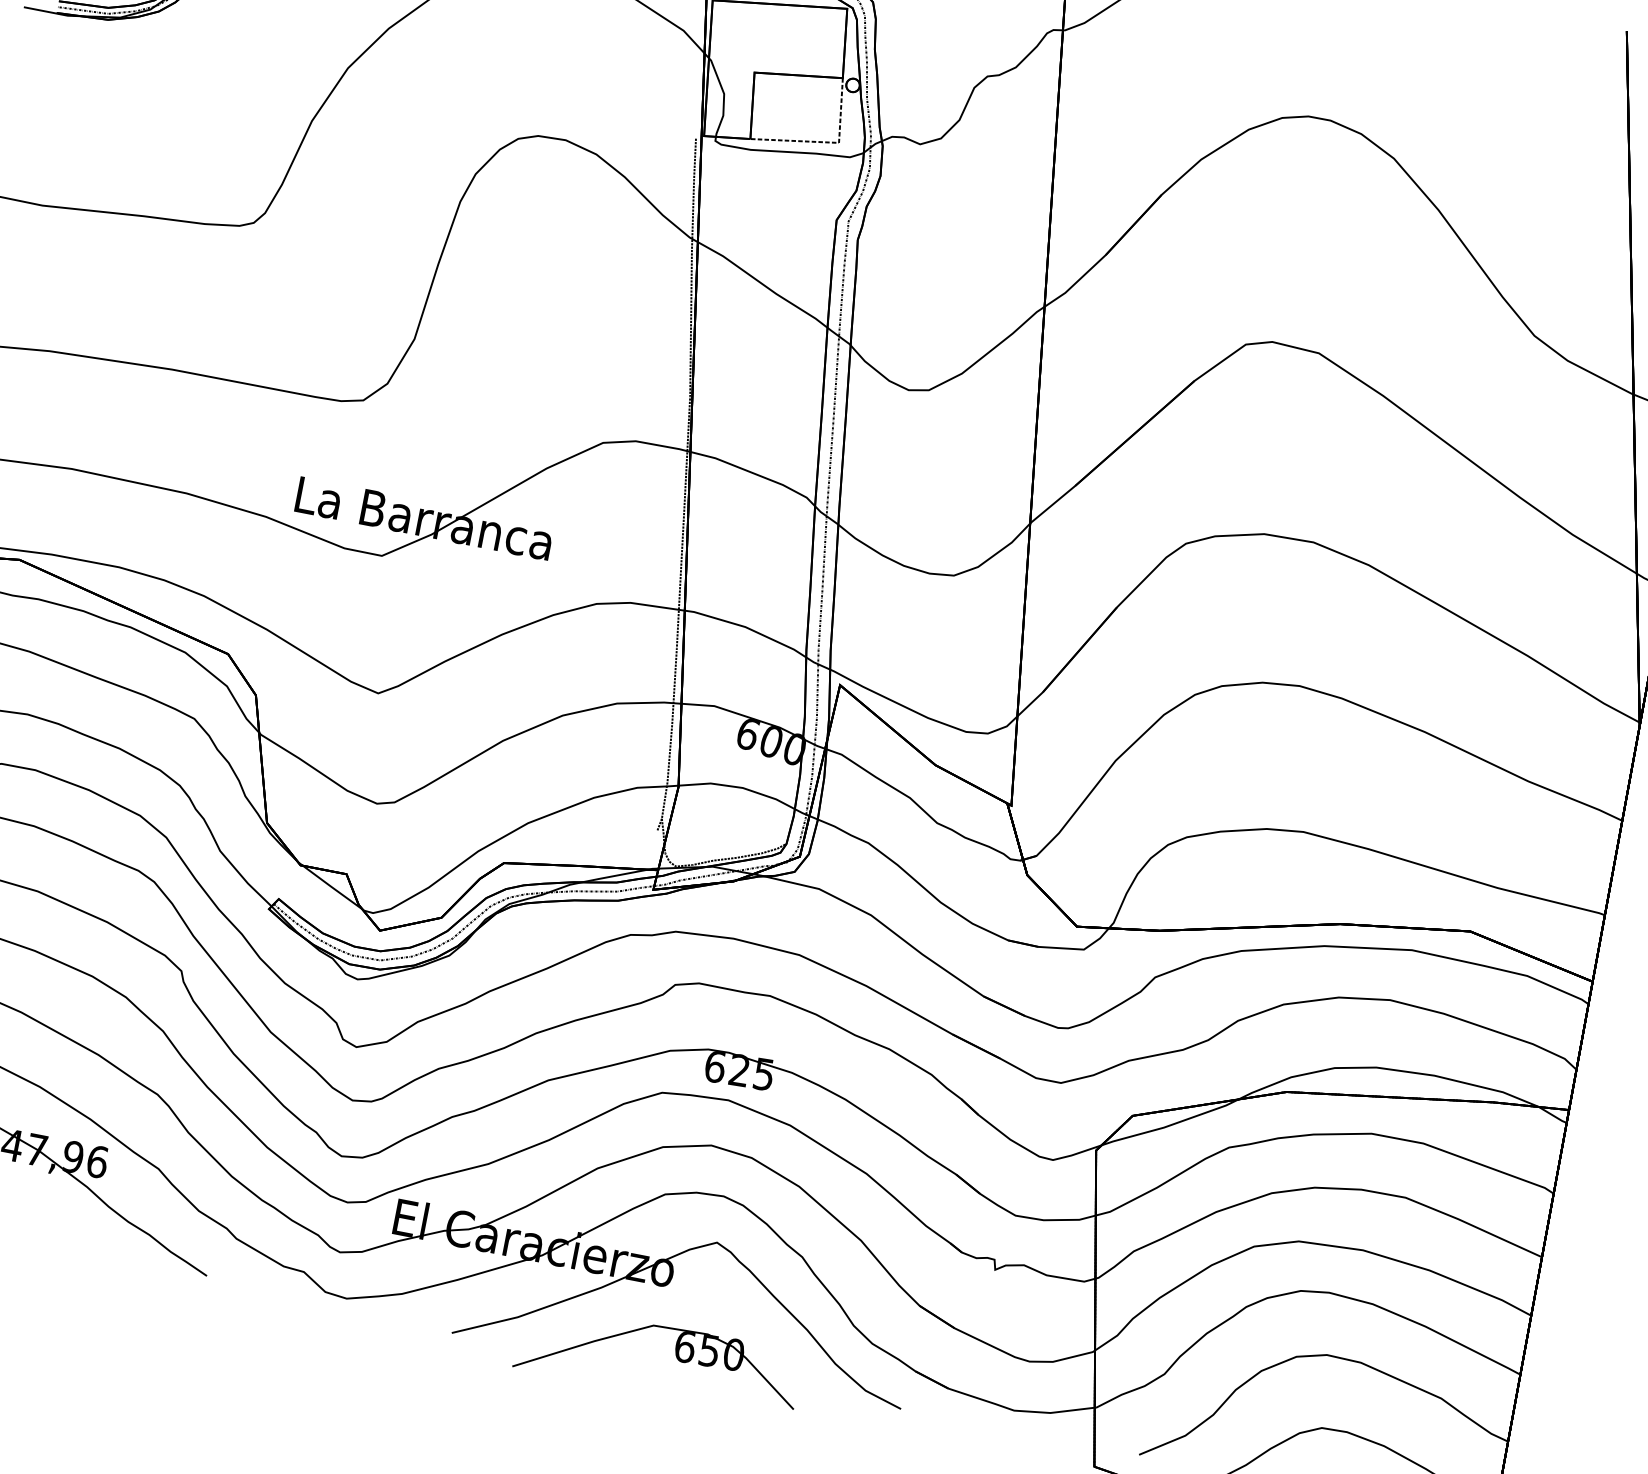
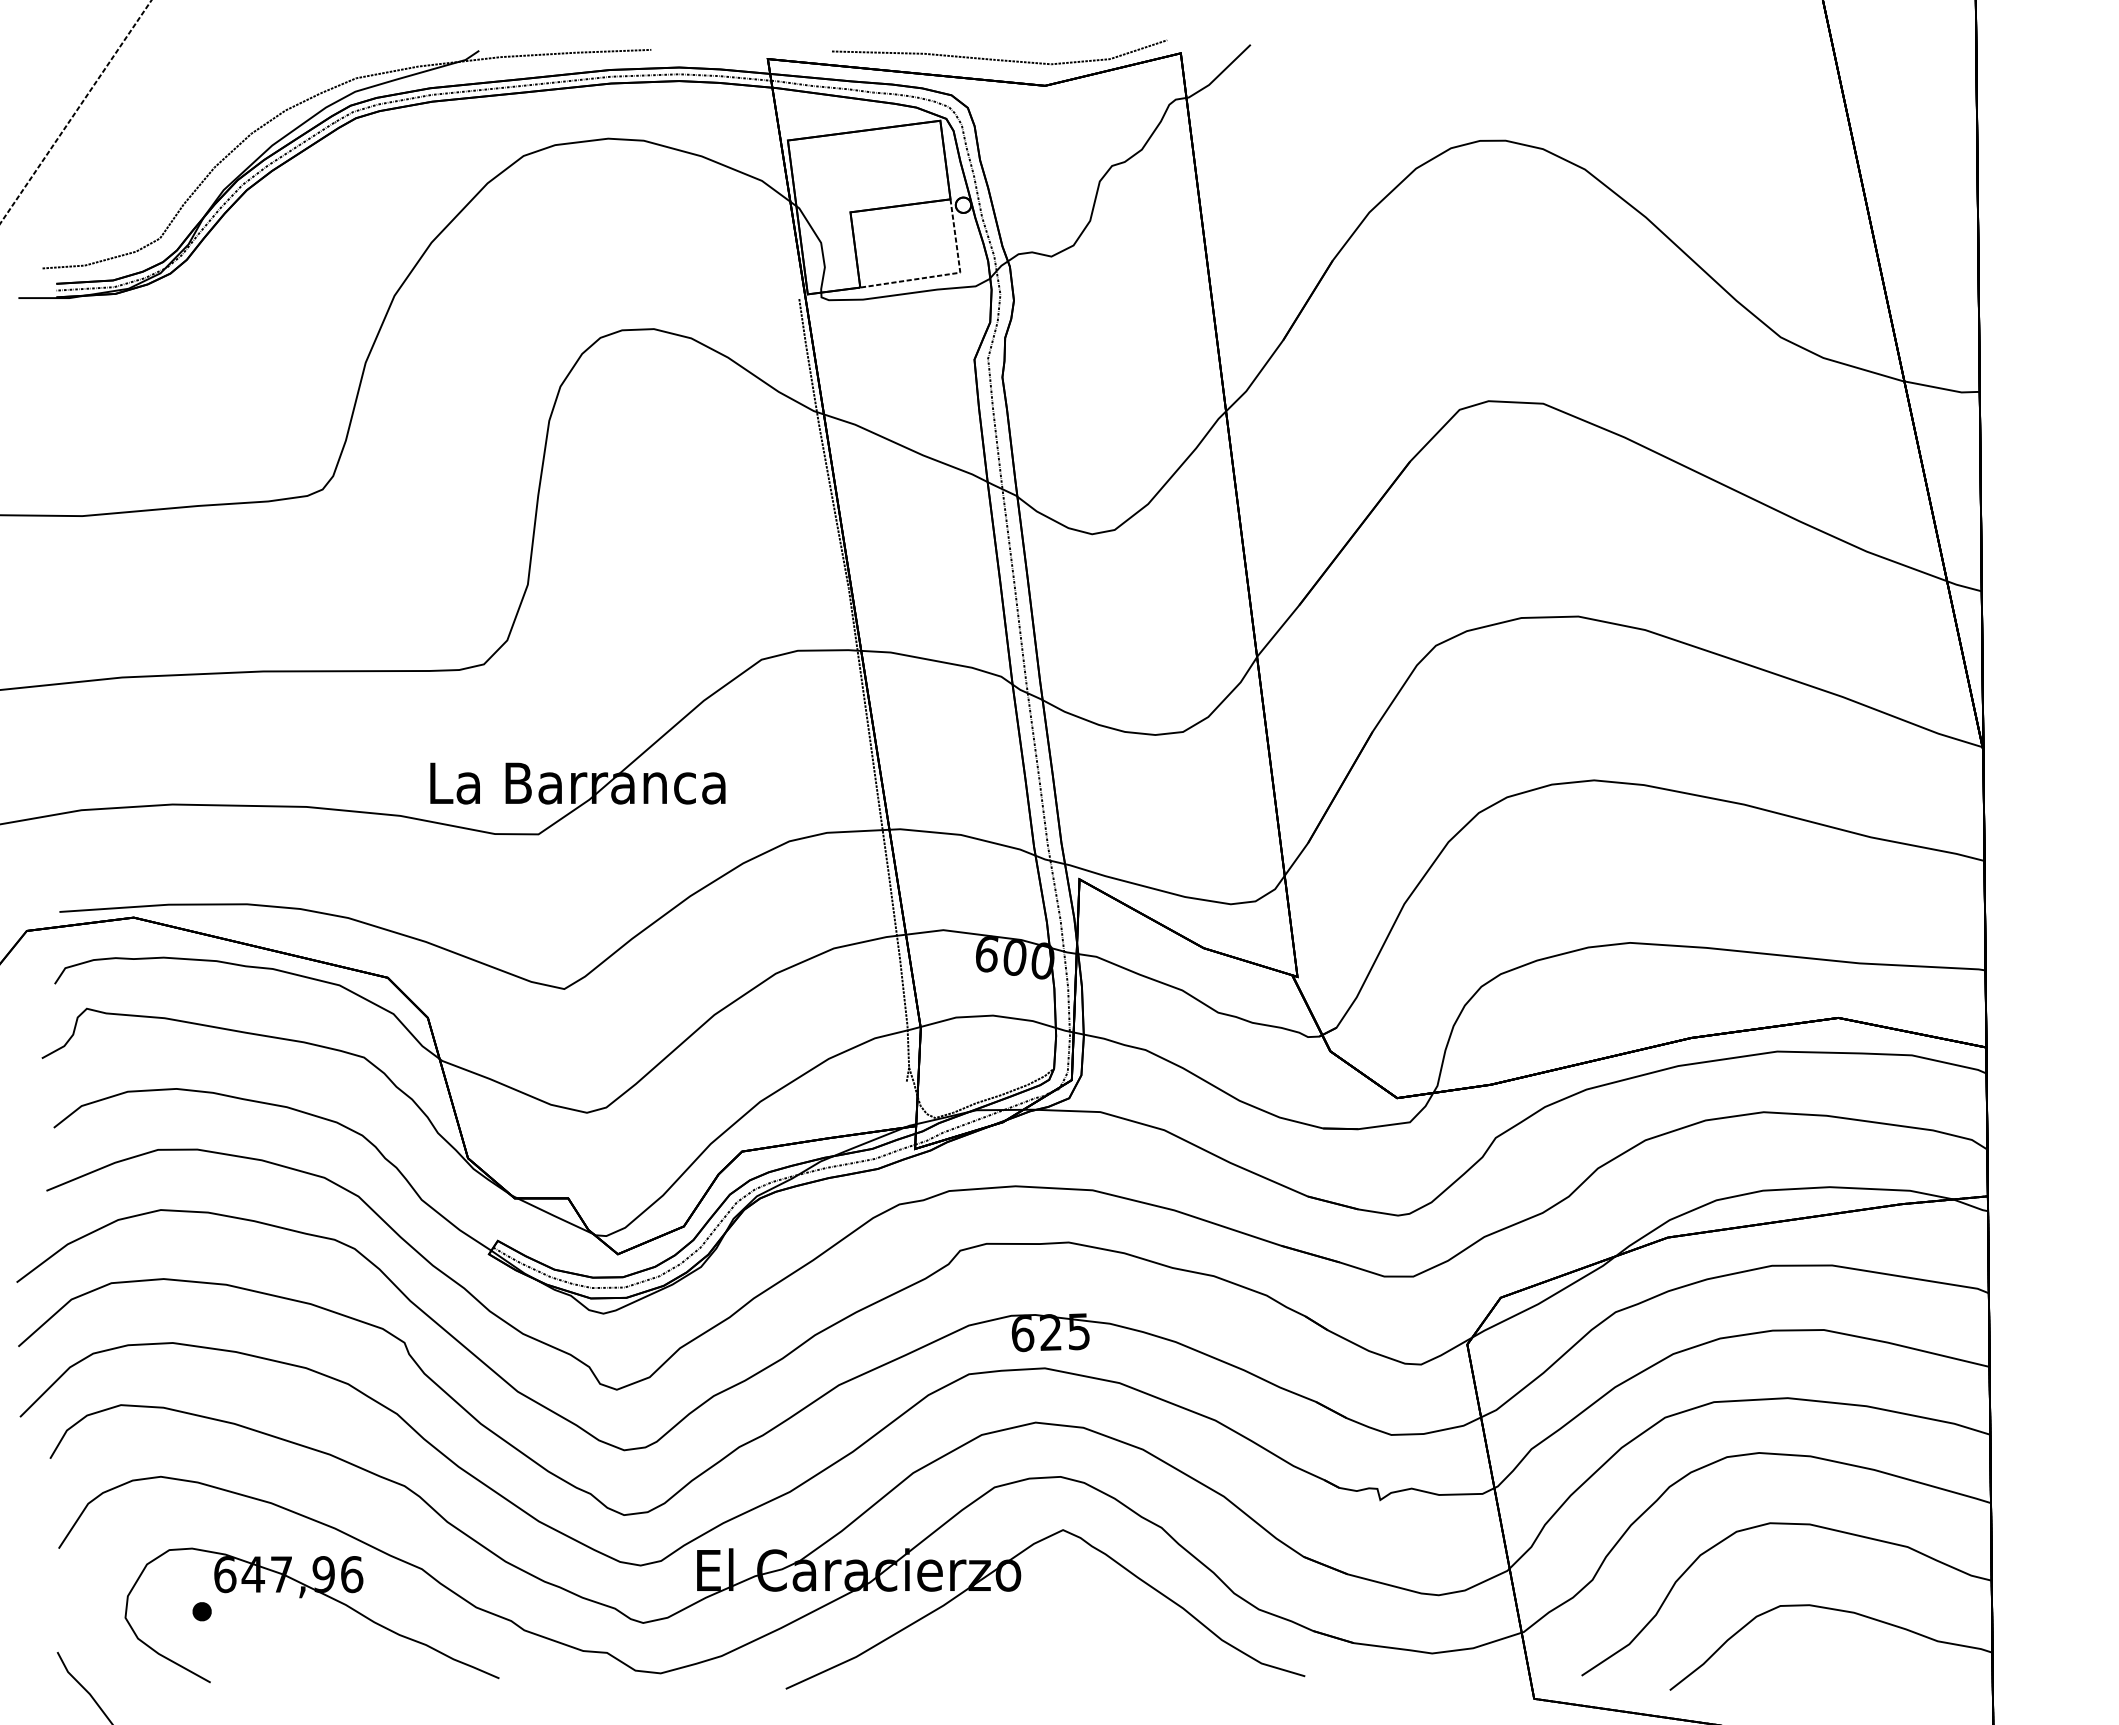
part: (675, 1356) -> (1041, 1666), removed

